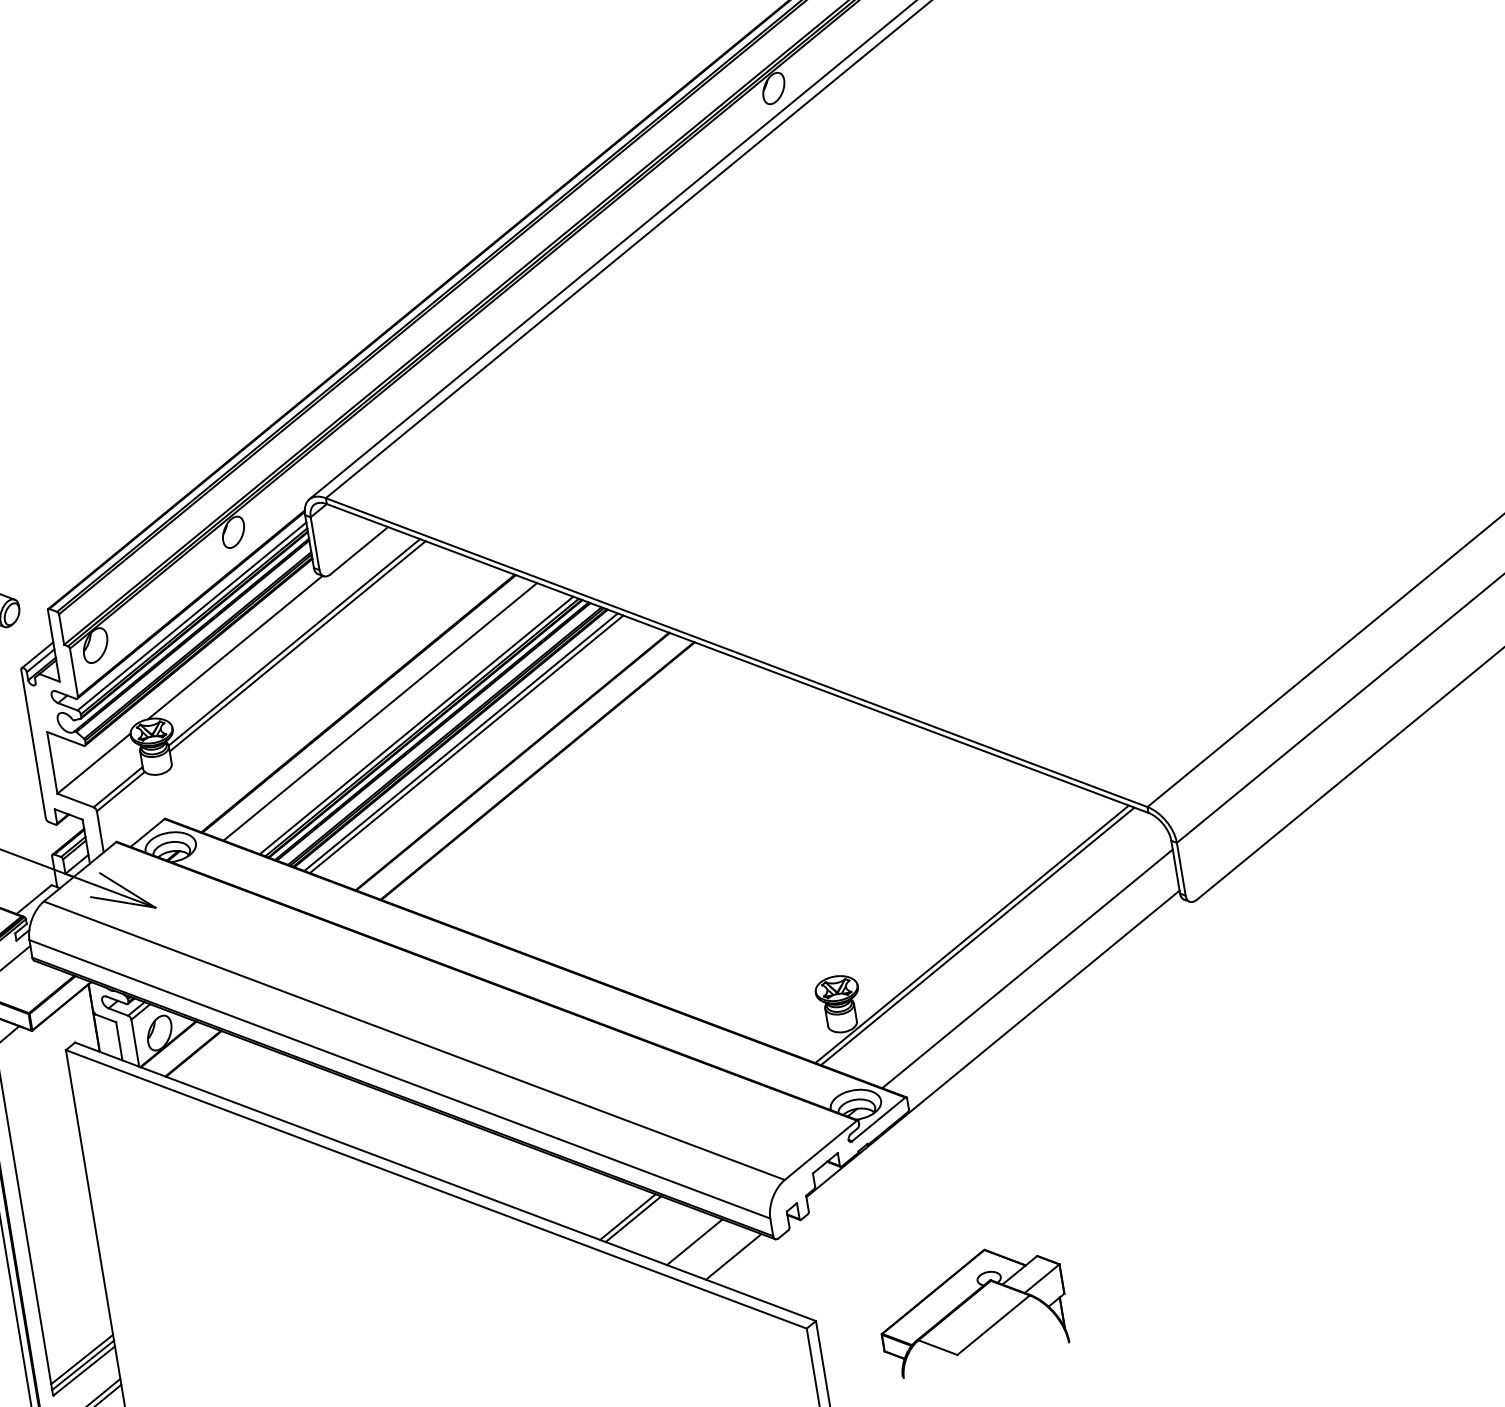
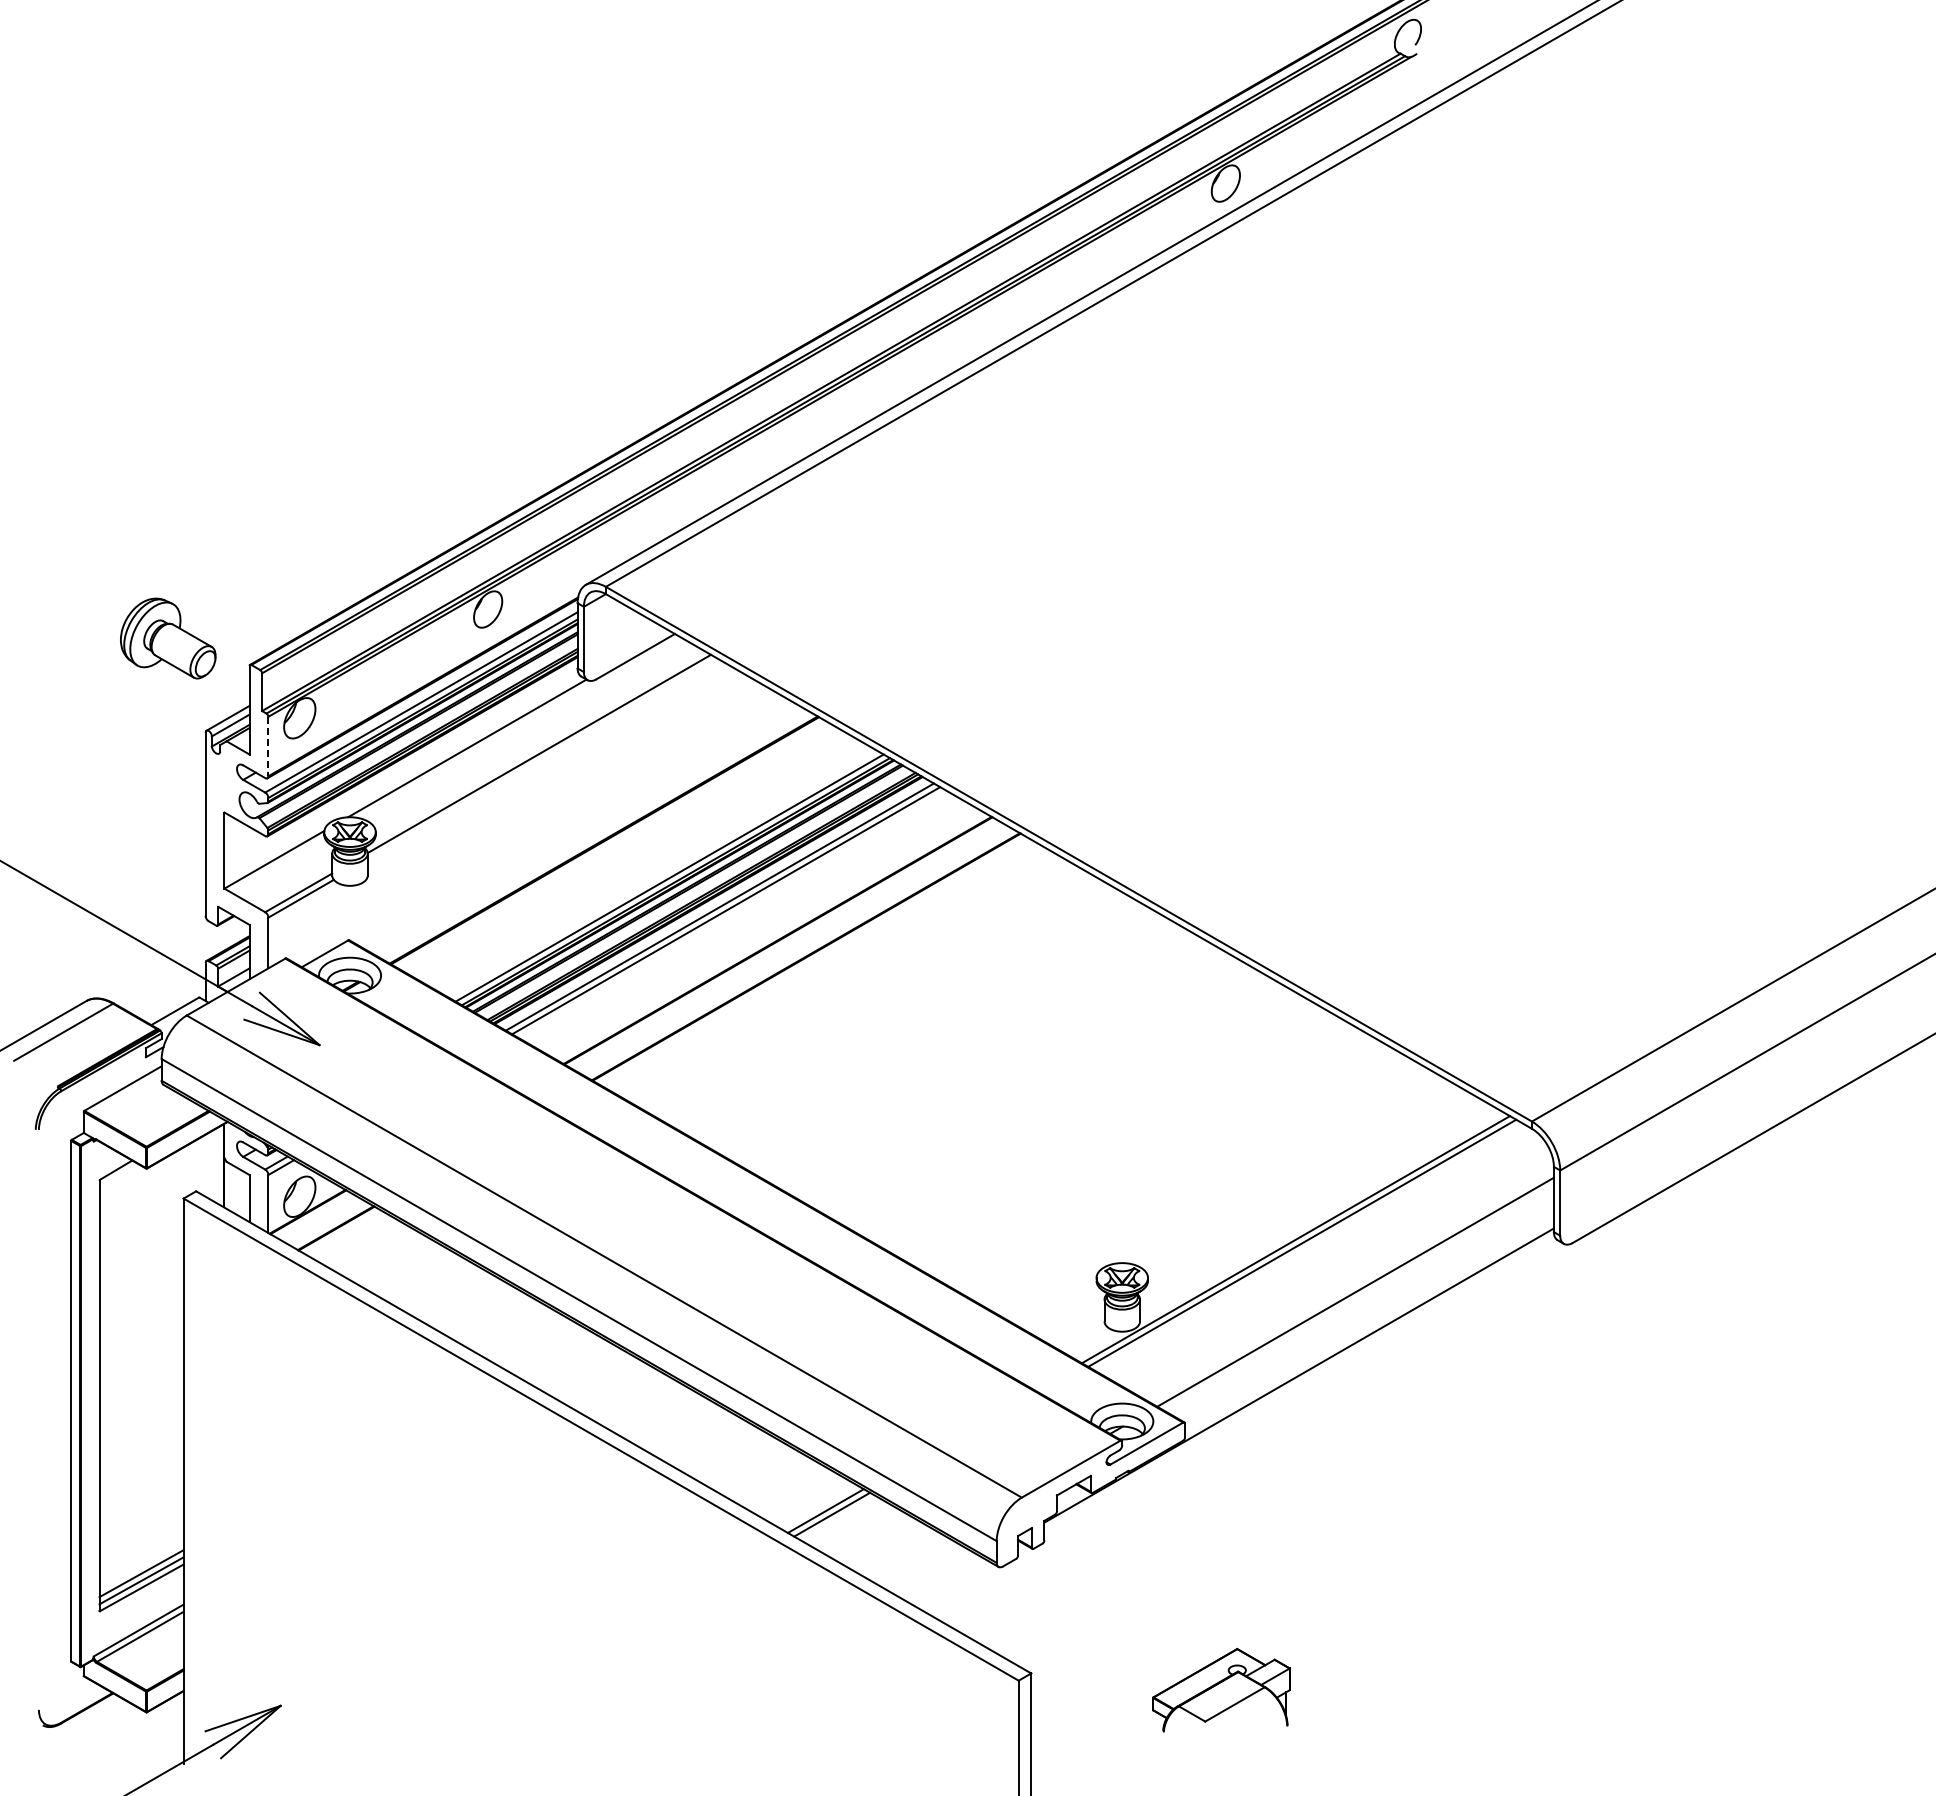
line: (297, 646) -> (542, 759), removed
line: (74, 672) -> (268, 746), solid -> dashed
line: (380, 711) -> (628, 854), removed
line: (694, 1242) -> (901, 1554), removed
line: (733, 1256) -> (945, 1579), removed
part: (972, 1309) -> (1221, 1690), size x0.6

